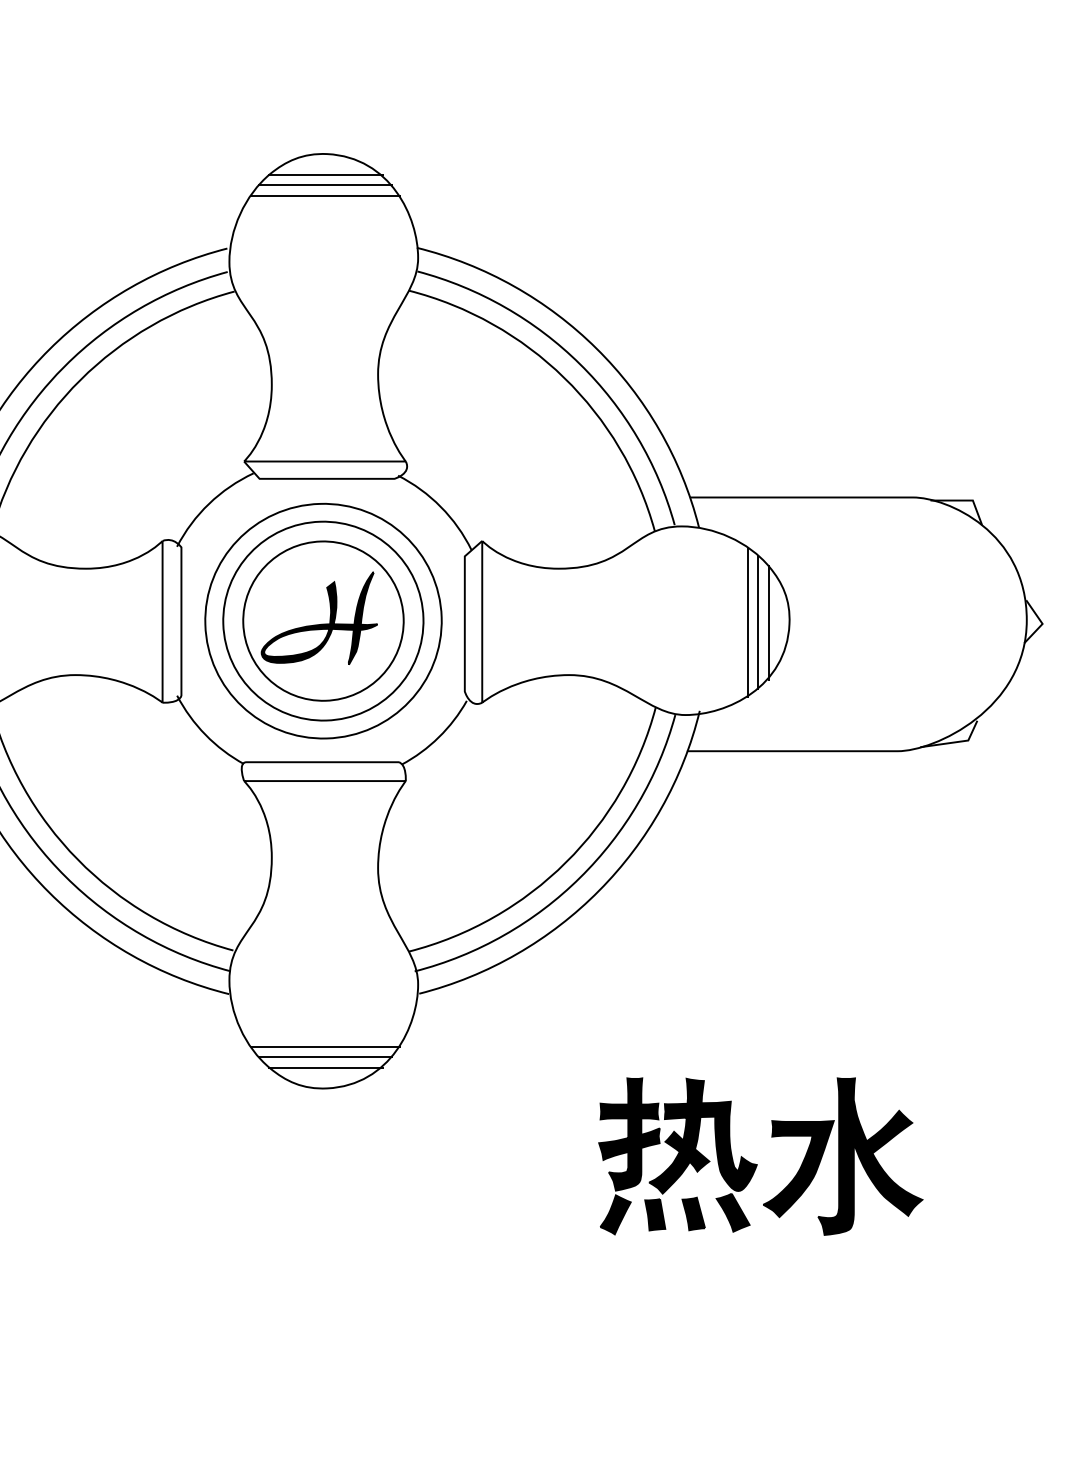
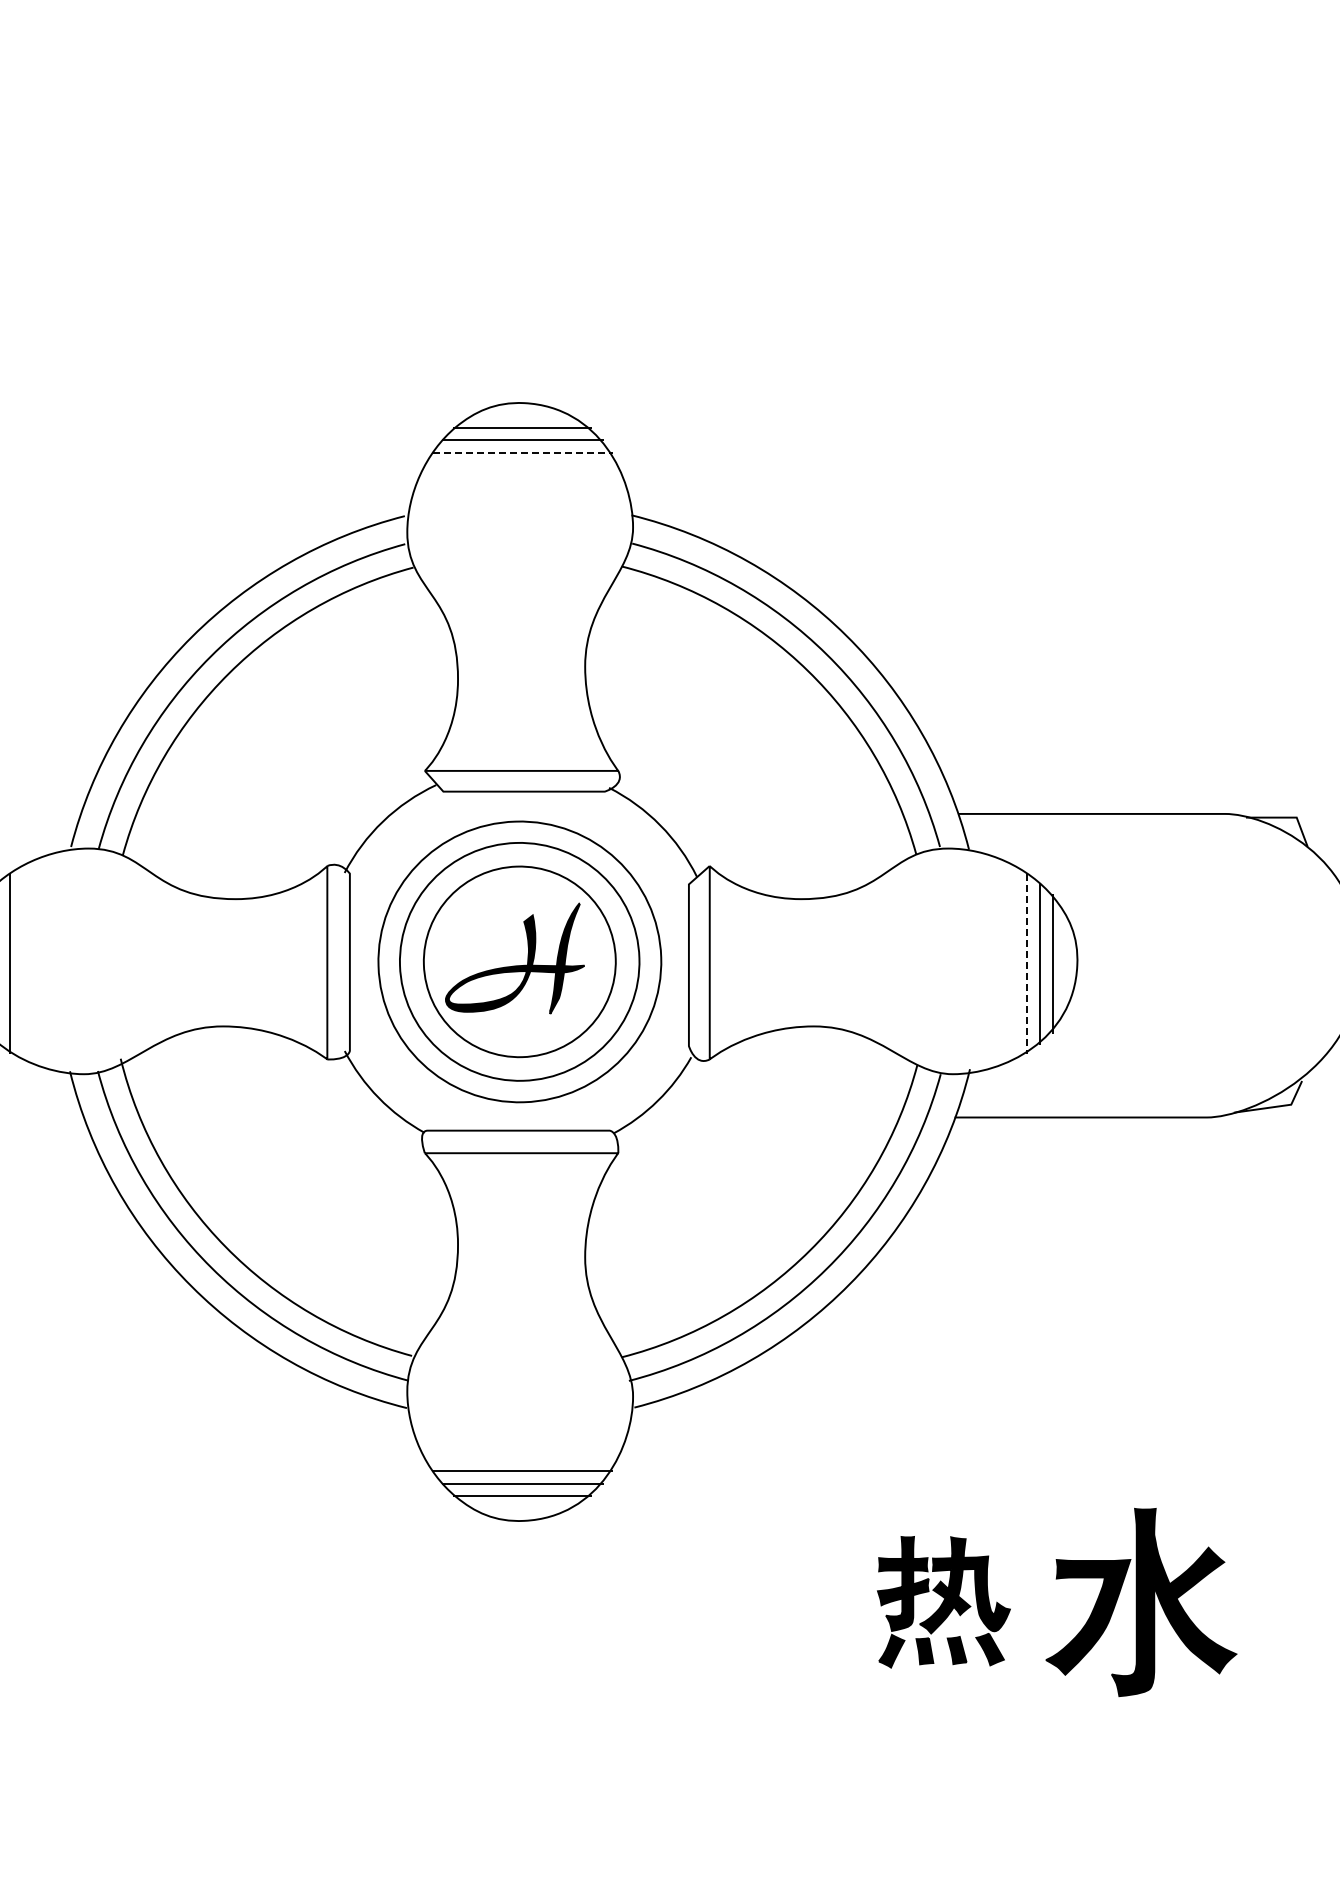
line: (326, 196) -> (523, 453), solid -> dashed
line: (747, 623) -> (1027, 964), solid -> dashed
part: (677, 1156) -> (943, 1602), size x0.7

